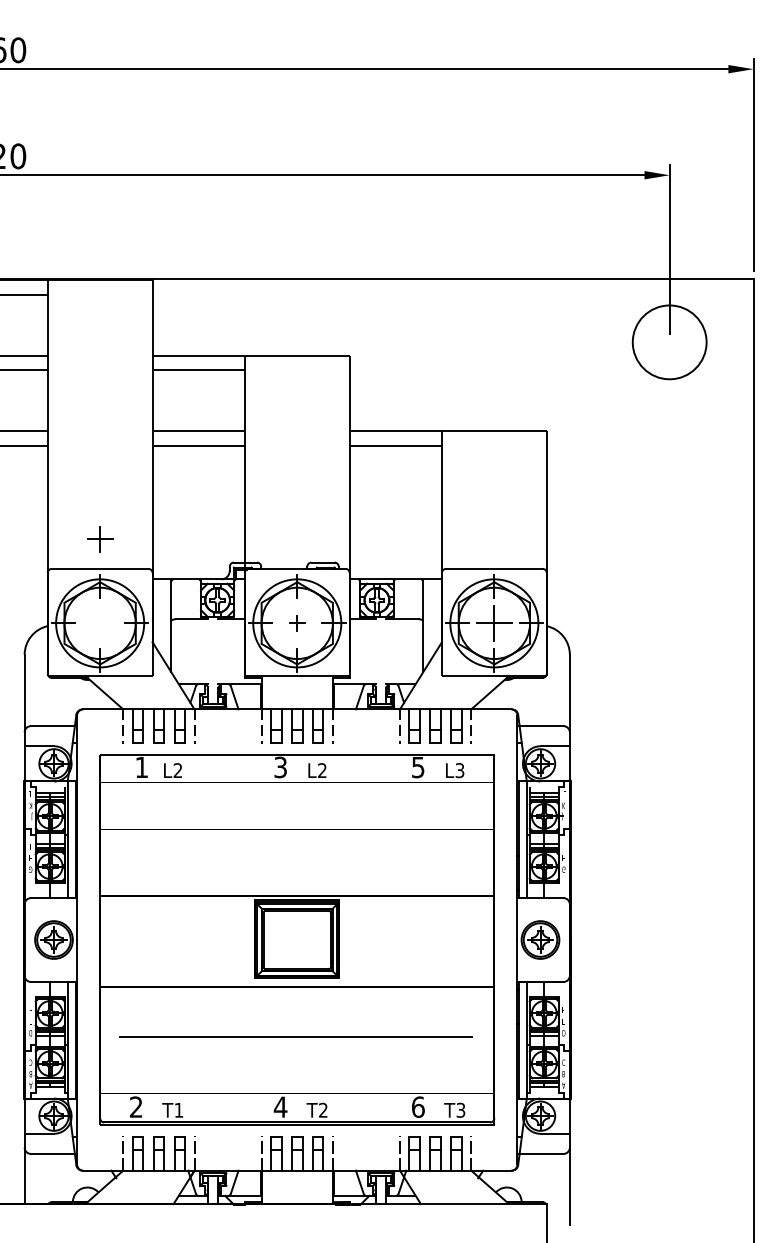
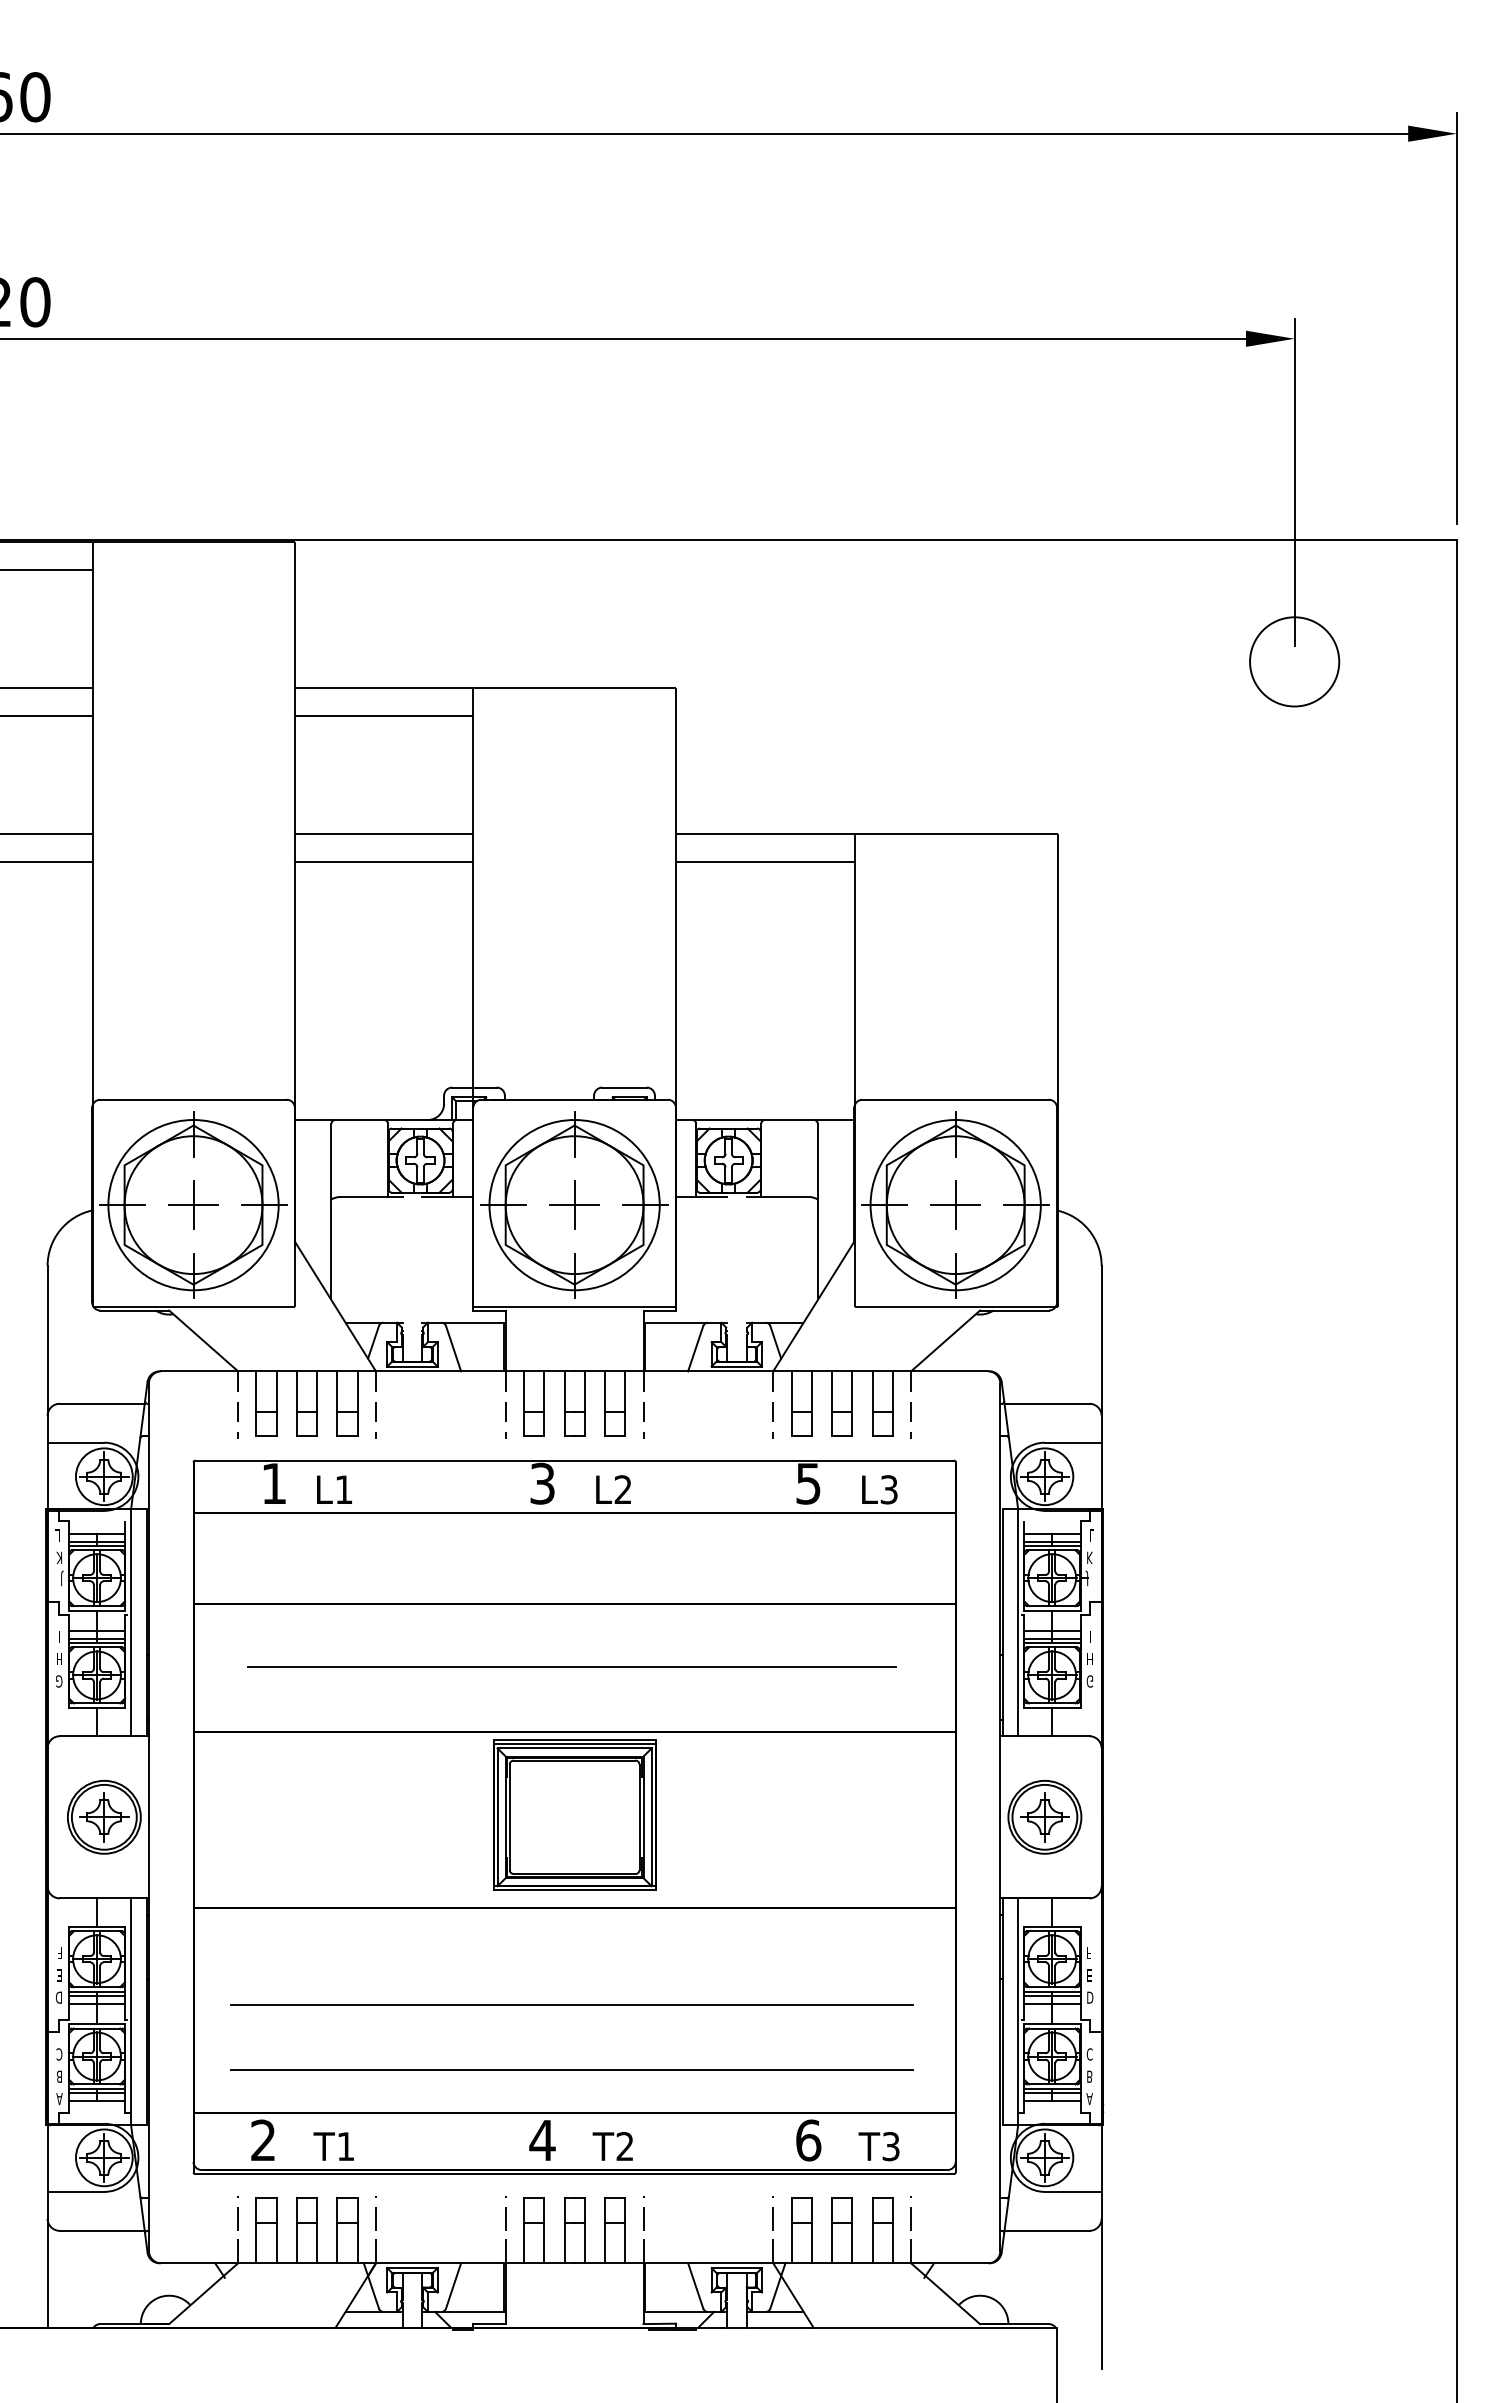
circle: (669, 342) -> (1294, 662), size x0.62
part: (100, 539) -> (194, 1205), moved
part: (297, 623) -> (575, 1205), size x1.67
part: (494, 623) -> (955, 1205), size x0.71
text: (177, 770) -> (343, 1489), L2 -> L1
line: (295, 862) -> (571, 1667), added
line: (295, 1070) -> (571, 2069), added

